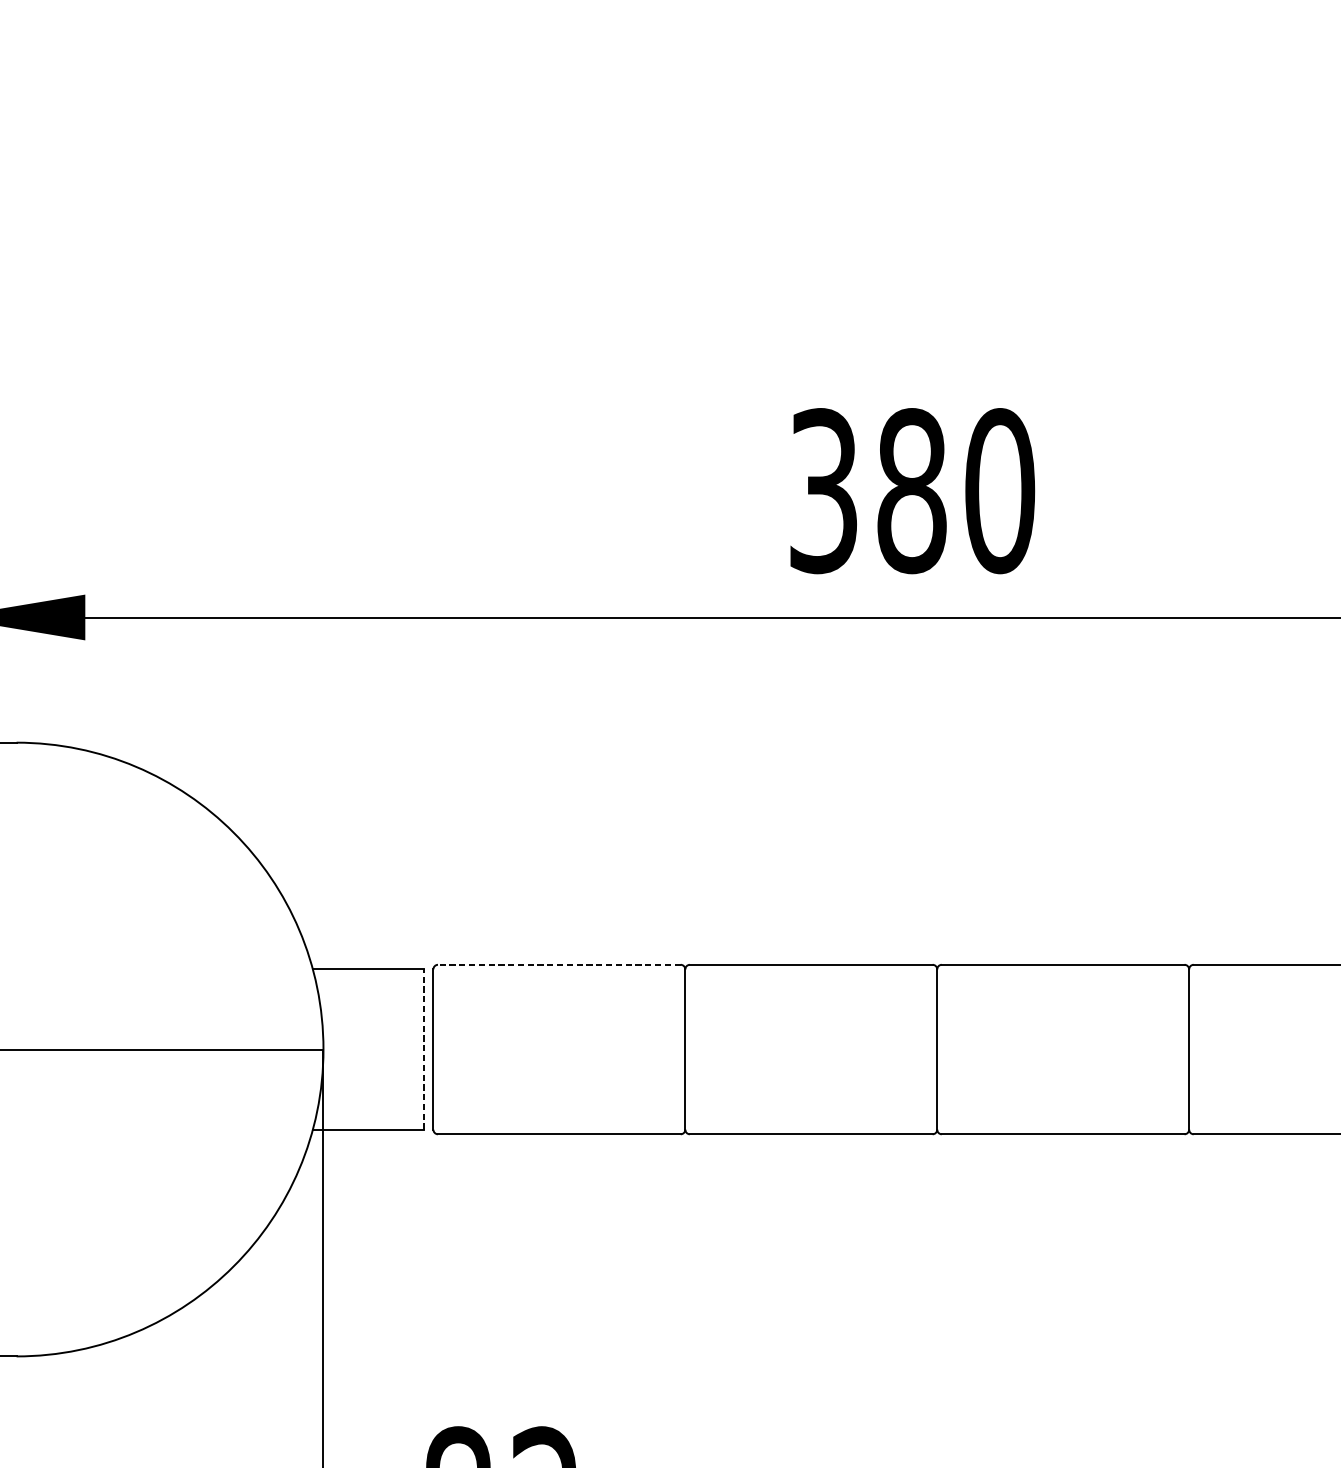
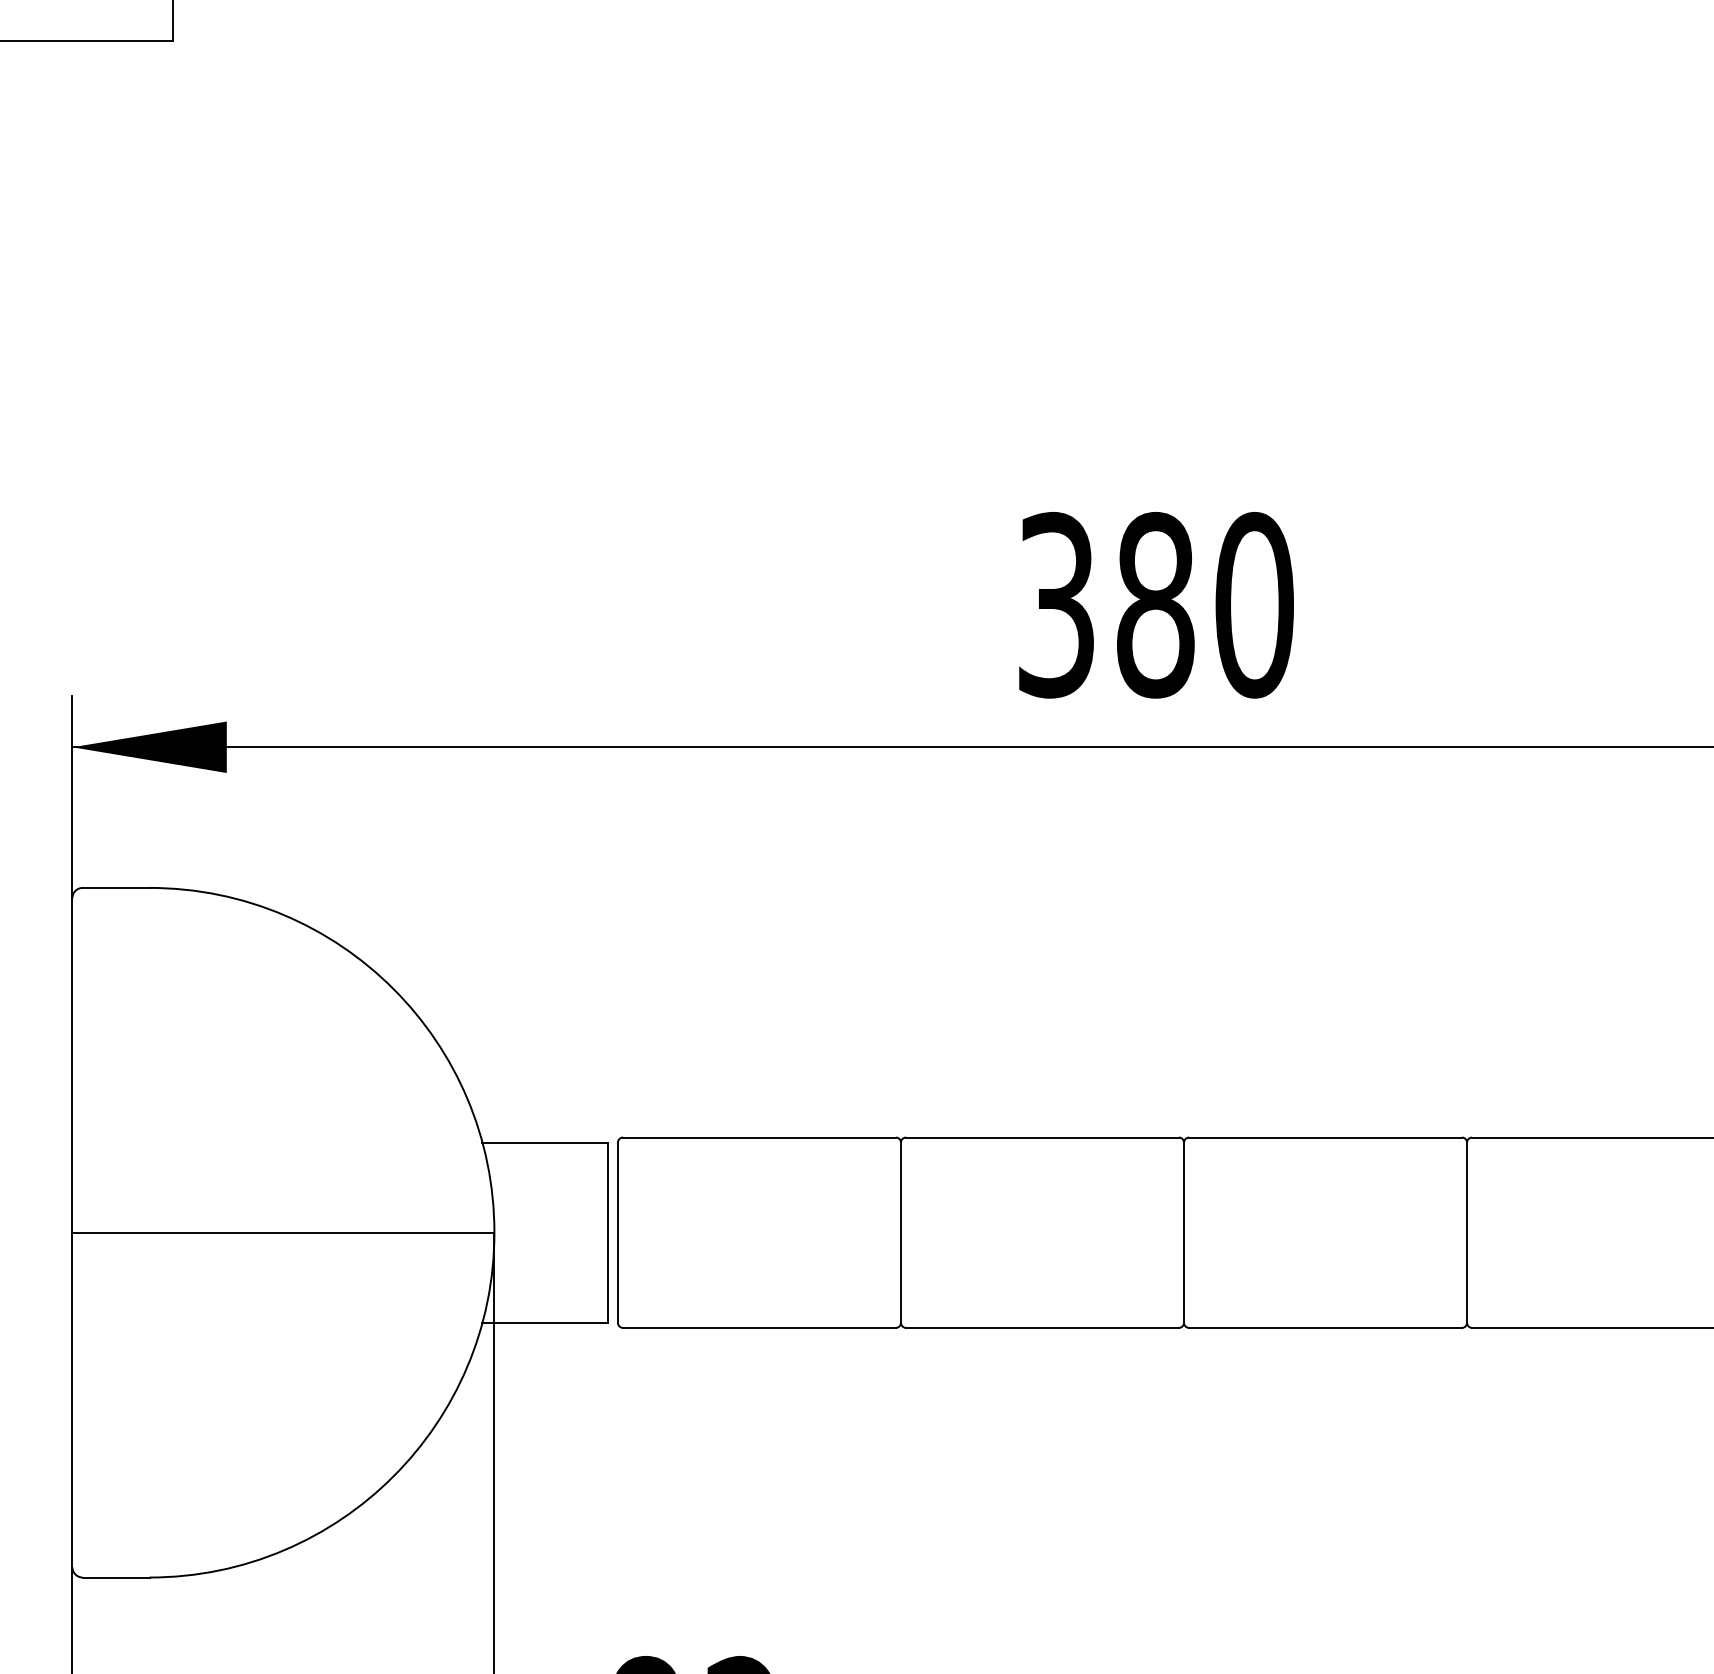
line: (558, 964) -> (758, 1137), dashed -> solid
line: (424, 1049) -> (607, 1232), dashed -> solid

